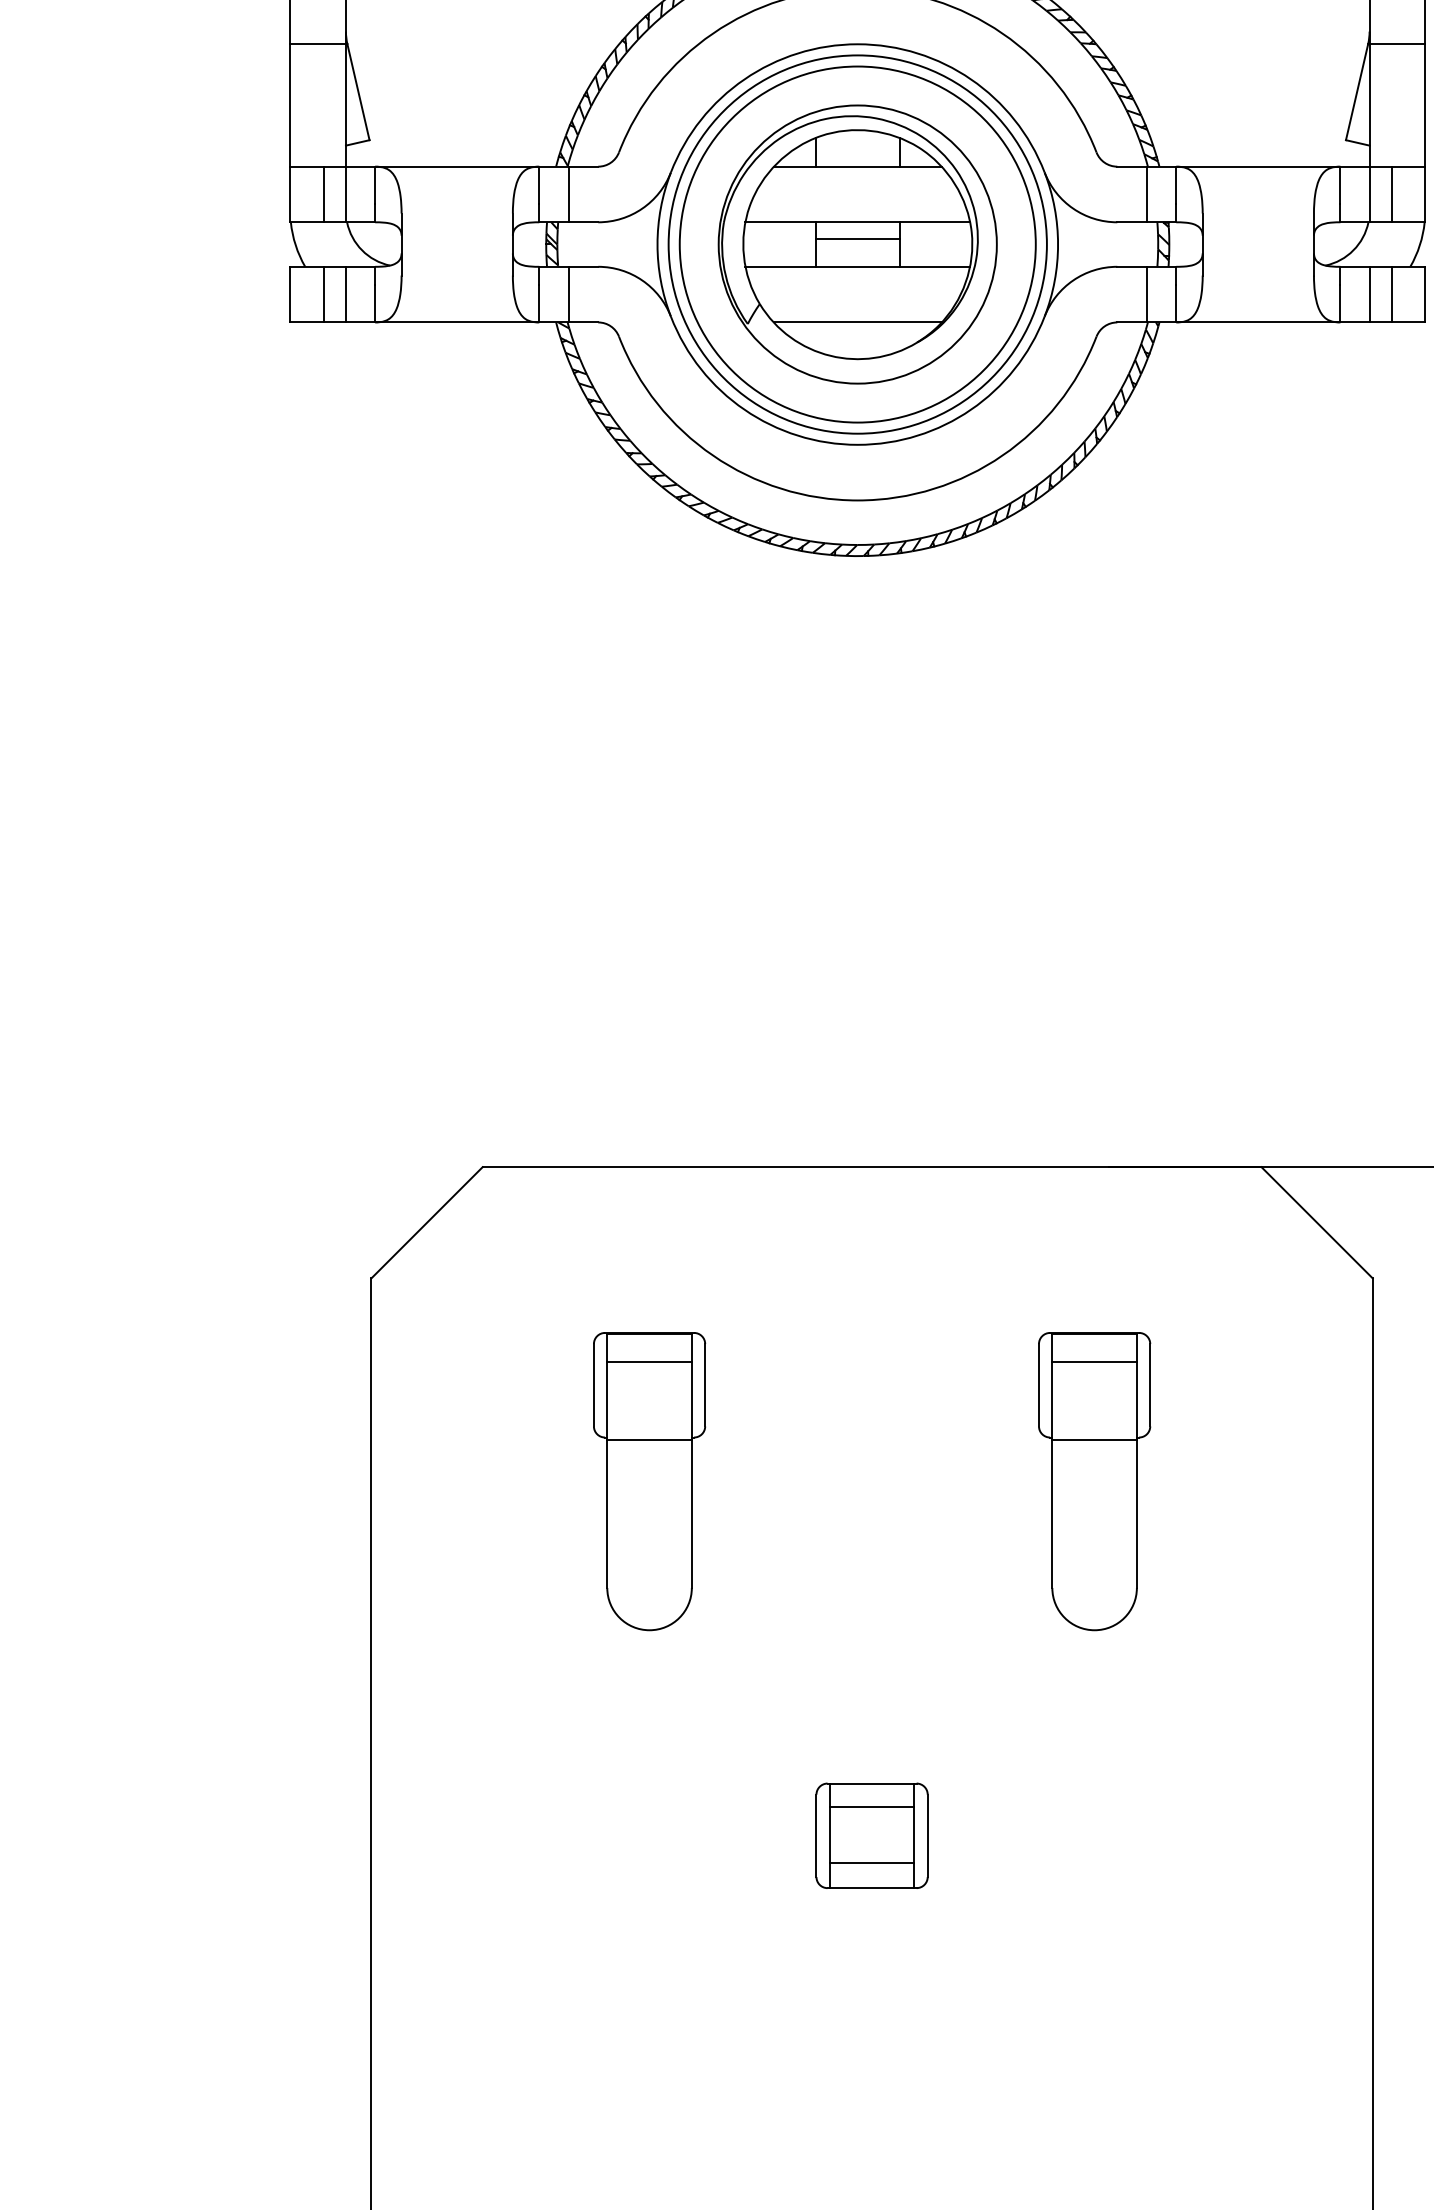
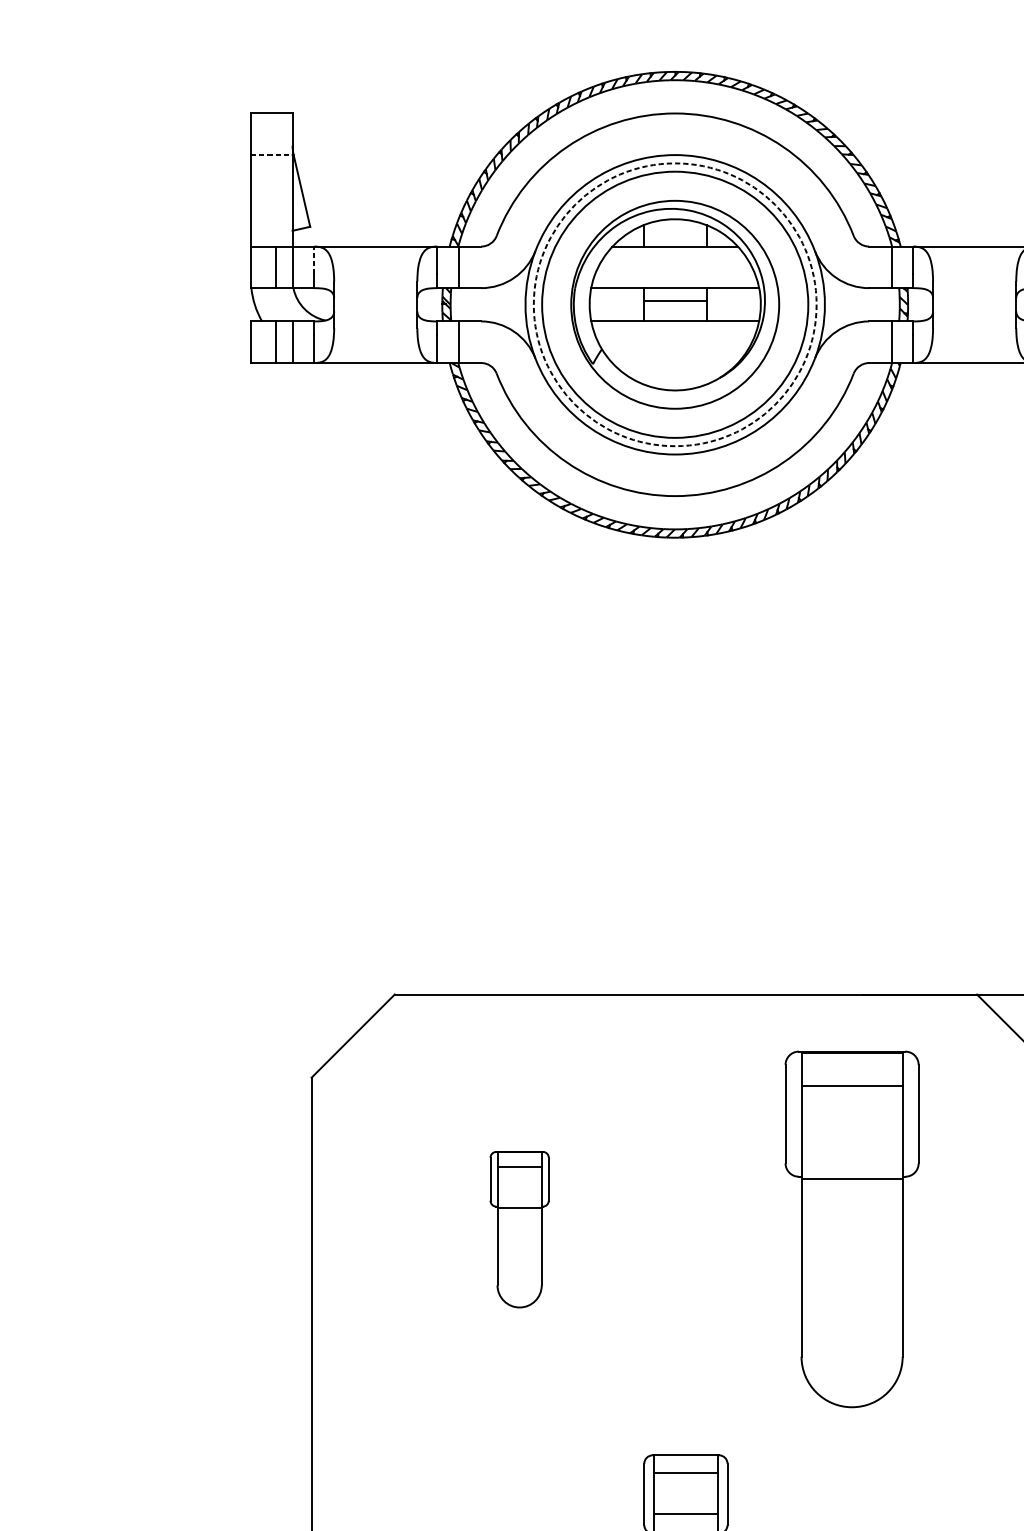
line: (318, 44) -> (272, 155), solid -> dashed
line: (375, 185) -> (314, 260), solid -> dashed
circle: (857, 244) -> (675, 304), solid -> dashed
line: (857, 322) -> (675, 363), removed
part: (649, 1481) -> (519, 1229), size x0.7
part: (1094, 1481) -> (852, 1229), size x1.6

